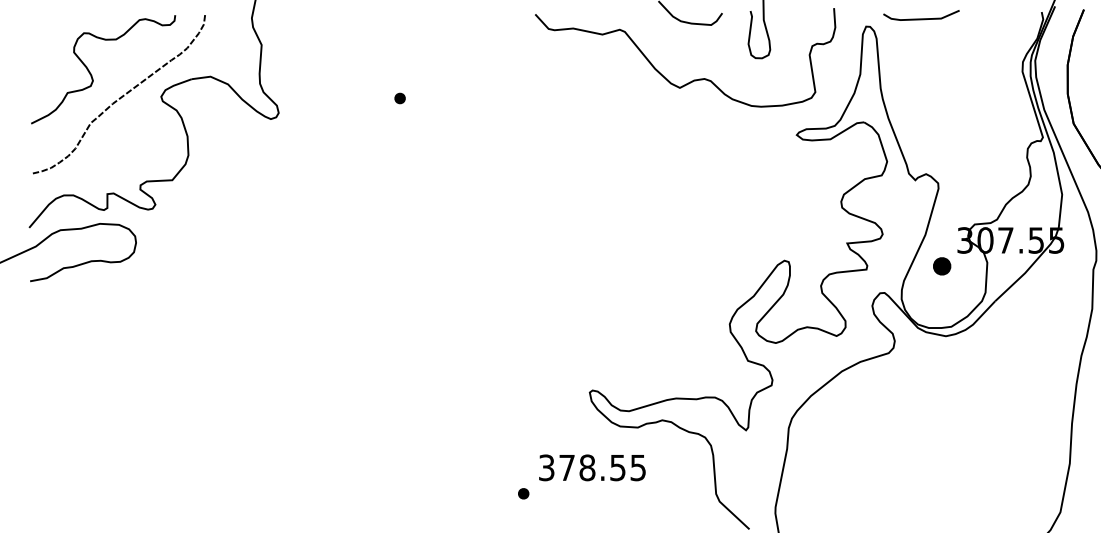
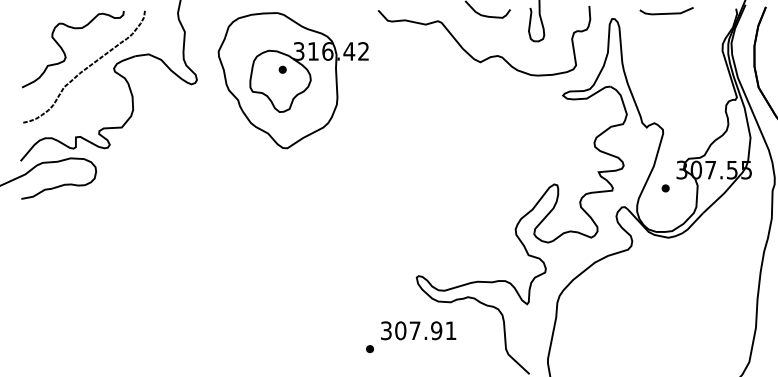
line: (921, 18) -> (666, 13), moved
part: (414, 113) -> (292, 80), added
part: (941, 266) -> (665, 188), size x0.62
text: (602, 467) -> (425, 330), 378.55 -> 307.91

